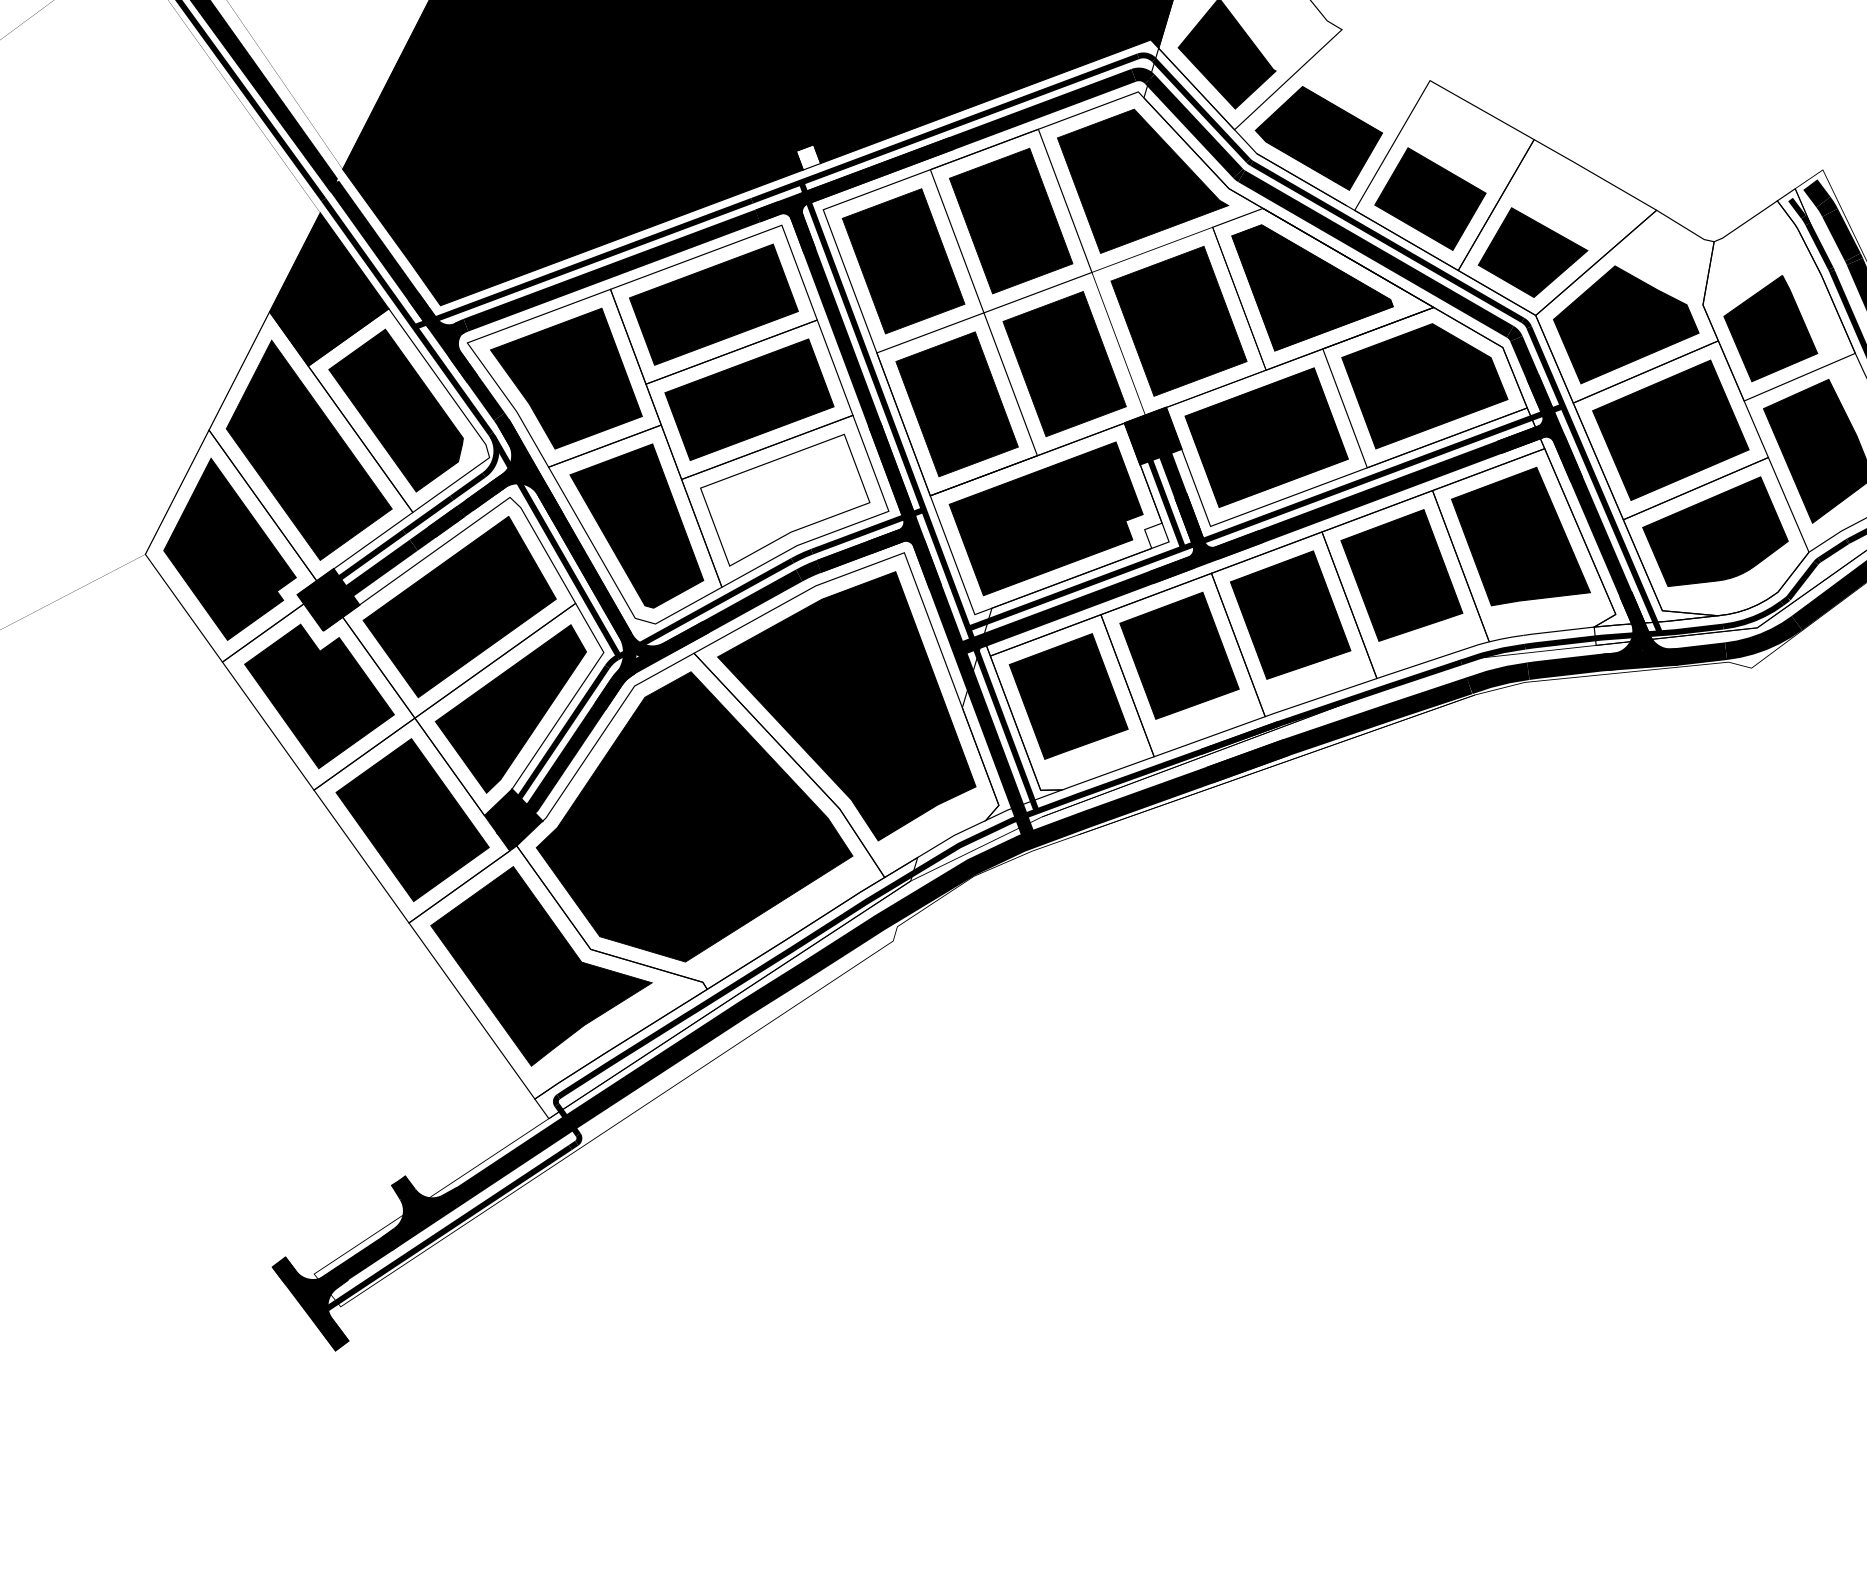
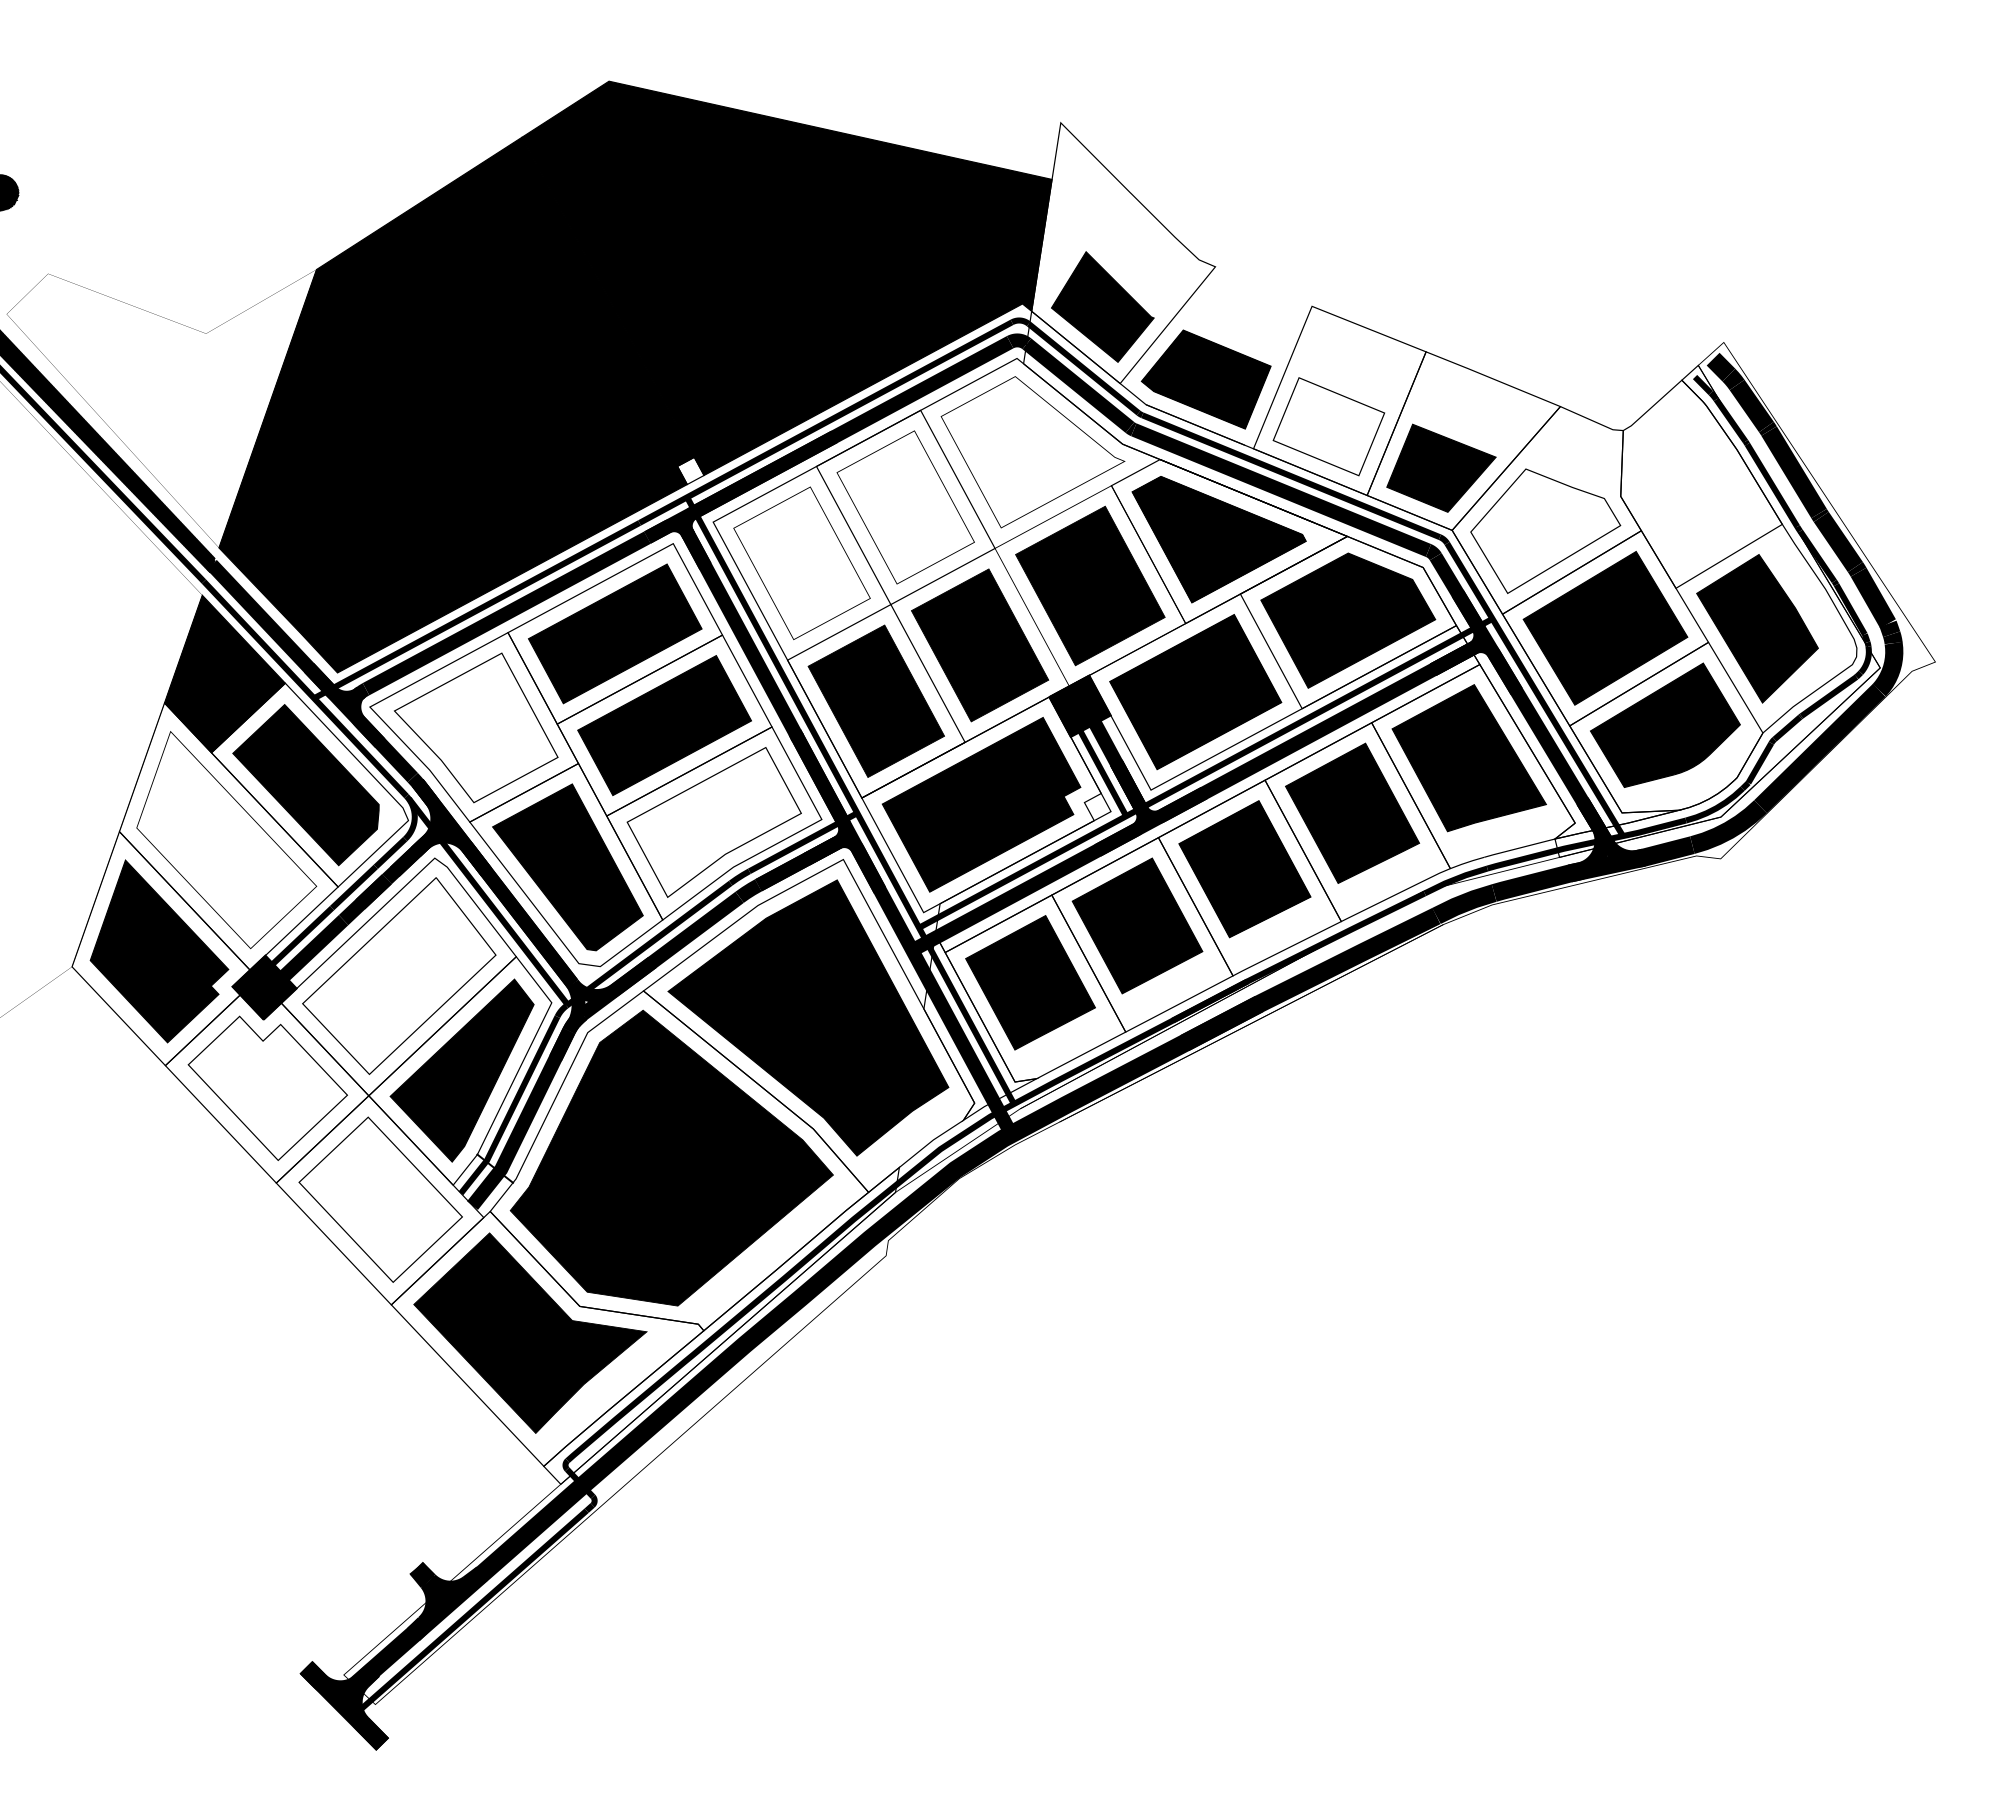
fill: (1140, 183) -> (1032, 451), removed
fill: (1430, 198) -> (1328, 426), removed
fill: (1010, 221) -> (905, 507), removed
fill: (903, 261) -> (801, 563), removed
fill: (1625, 328) -> (1545, 531), removed
part: (1771, 329) -> (1693, 511), removed
fill: (566, 376) -> (475, 727), removed
fill: (311, 451) -> (226, 839), removed
fill: (459, 605) -> (398, 975), removed
fill: (318, 697) -> (267, 1088), removed
fill: (412, 819) -> (380, 1199), removed
fill: (513, 819) -> (483, 1185), removed

